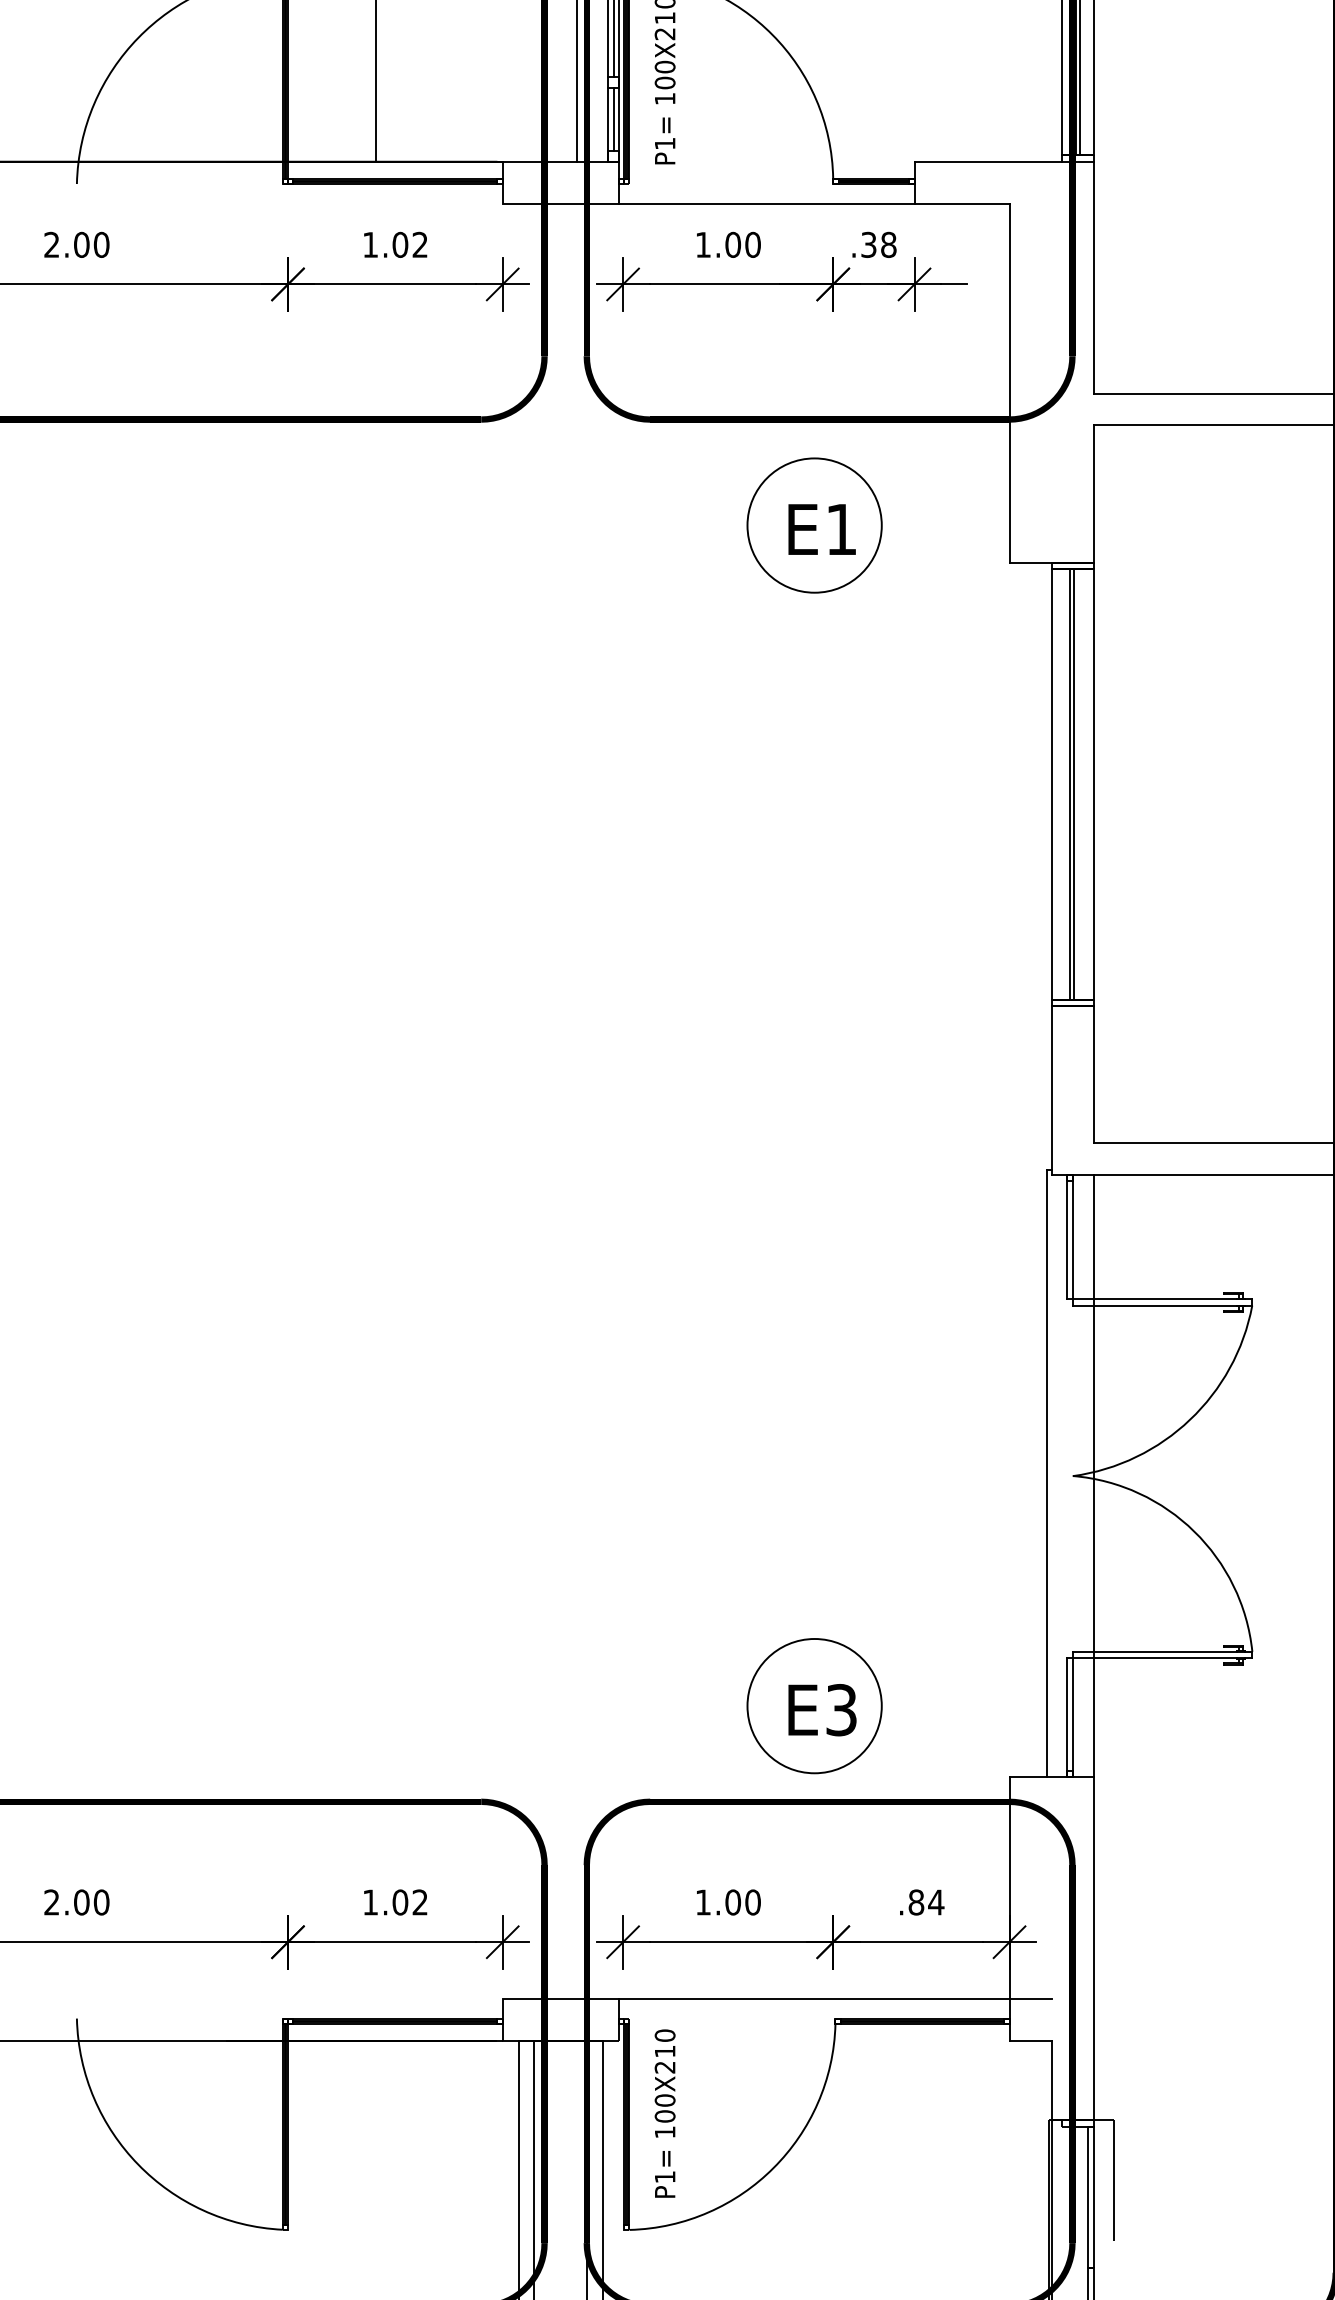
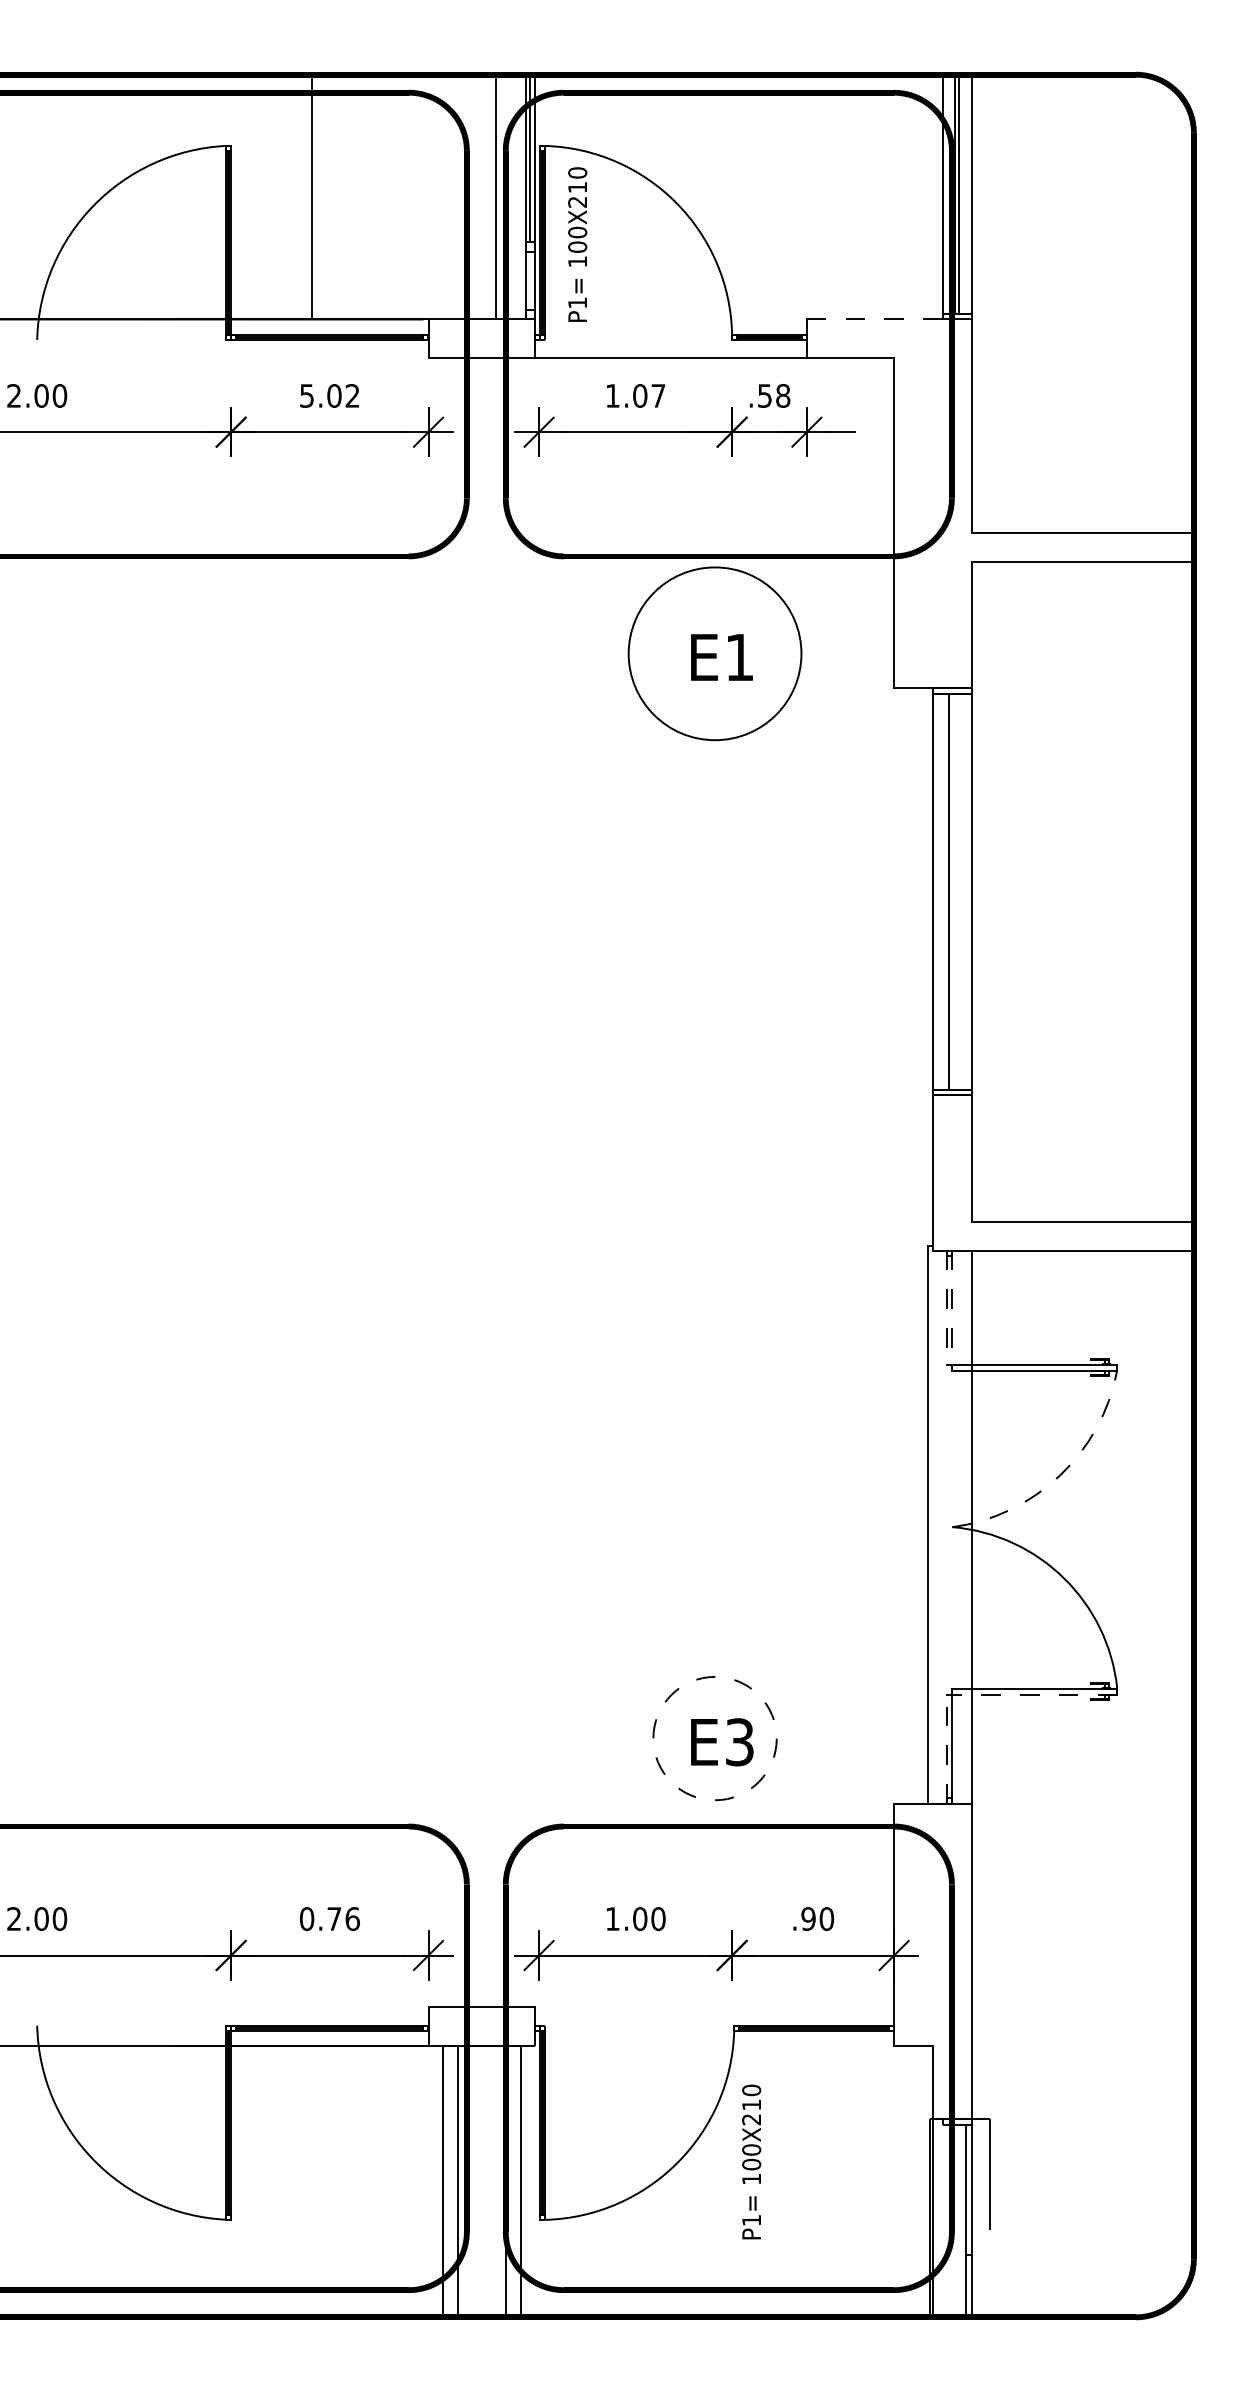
line: (613, 119) -> (530, 280), removed
line: (988, 161) -> (874, 319), solid -> dashed
text: (370, 244) -> (306, 395), 1.02 -> 5.02
text: (753, 244) -> (658, 395), 1.00 -> 1.07
text: (868, 244) -> (764, 395), .38 -> .58
circle: (814, 525) -> (714, 653), size x1.4
line: (1074, 784) -> (953, 891), removed
line: (1066, 1238) -> (946, 1308), solid -> dashed
line: (1073, 1238) -> (952, 1308), solid -> dashed
arc: (1190, 1419) -> (1060, 1475), solid -> dashed
line: (1162, 1658) -> (1034, 1694), solid -> dashed
circle: (814, 1706) -> (714, 1738), solid -> dashed
line: (1066, 1718) -> (946, 1749), solid -> dashed
text: (395, 1903) -> (329, 1919), 1.02 -> 0.76
text: (926, 1903) -> (817, 1919), .84 -> .90
line: (834, 1998) -> (733, 2007), removed
text: (664, 2113) -> (751, 2161), moved

